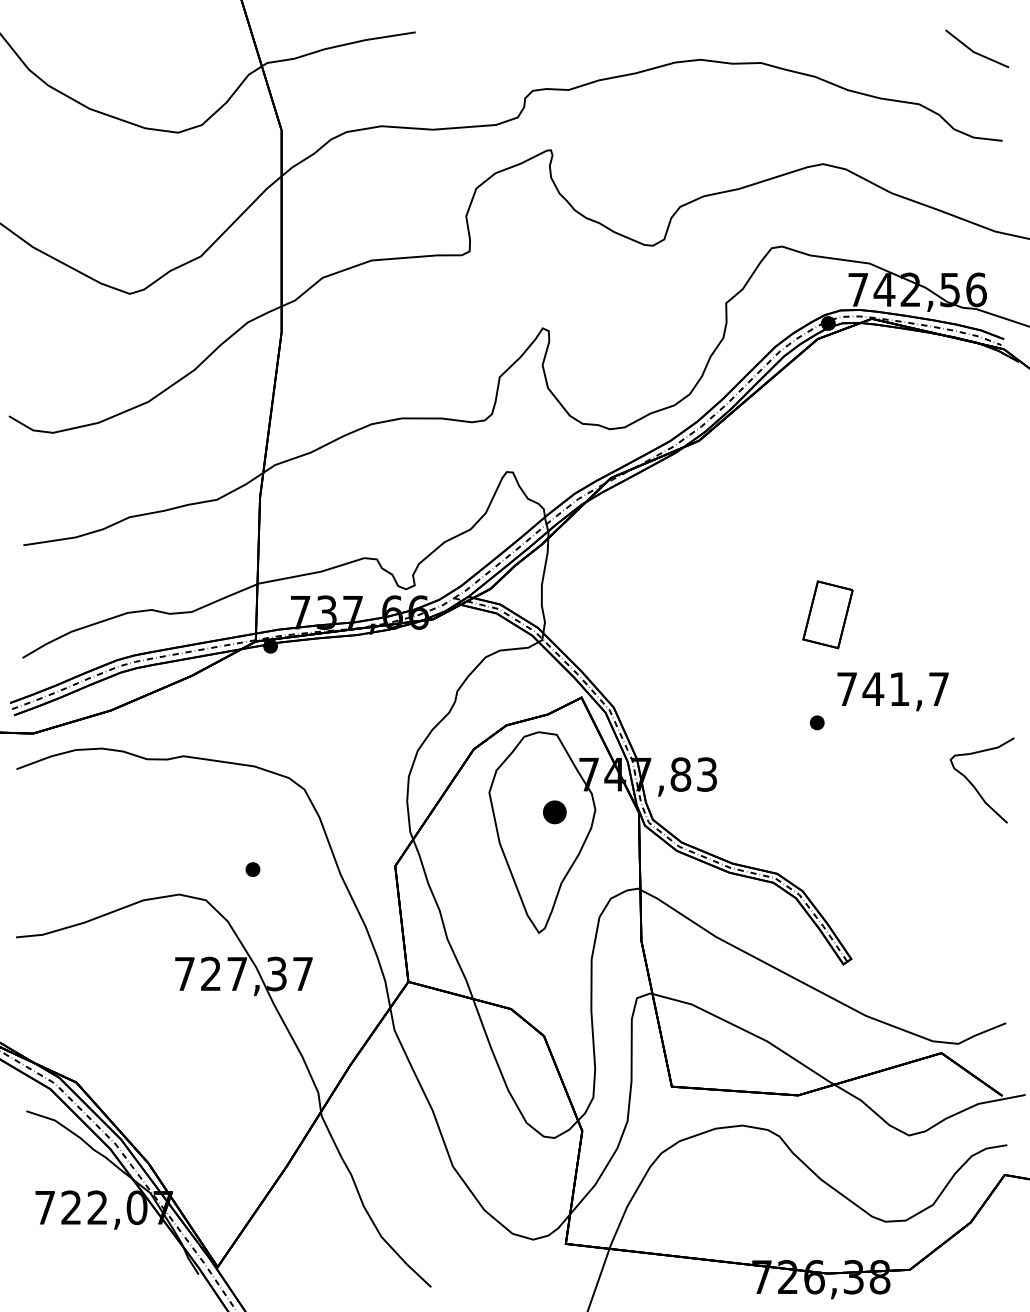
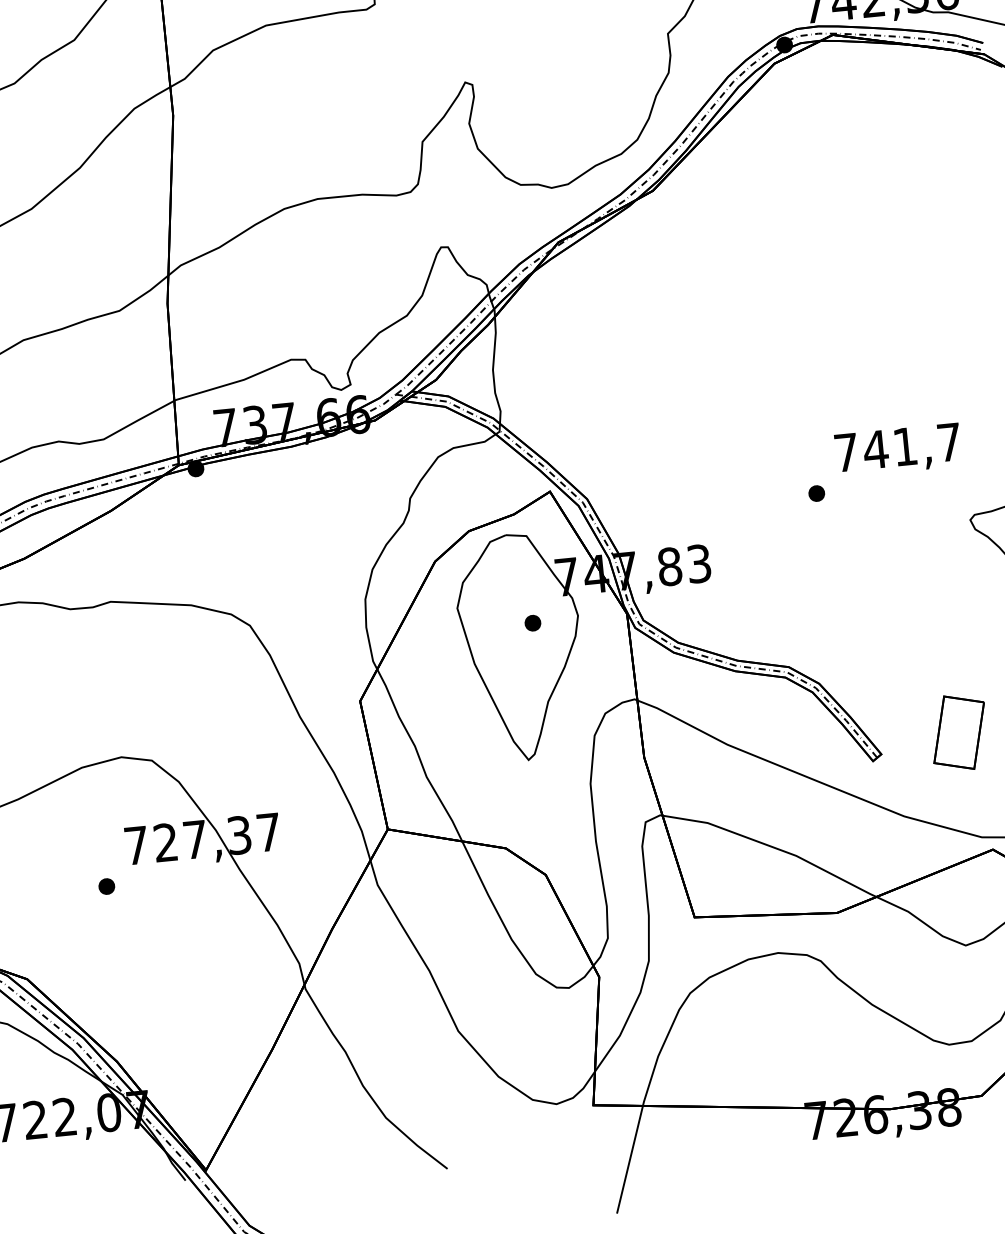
part: (827, 614) -> (958, 732), moved
part: (554, 812) -> (532, 623), size x0.62
part: (252, 869) -> (106, 886), moved

